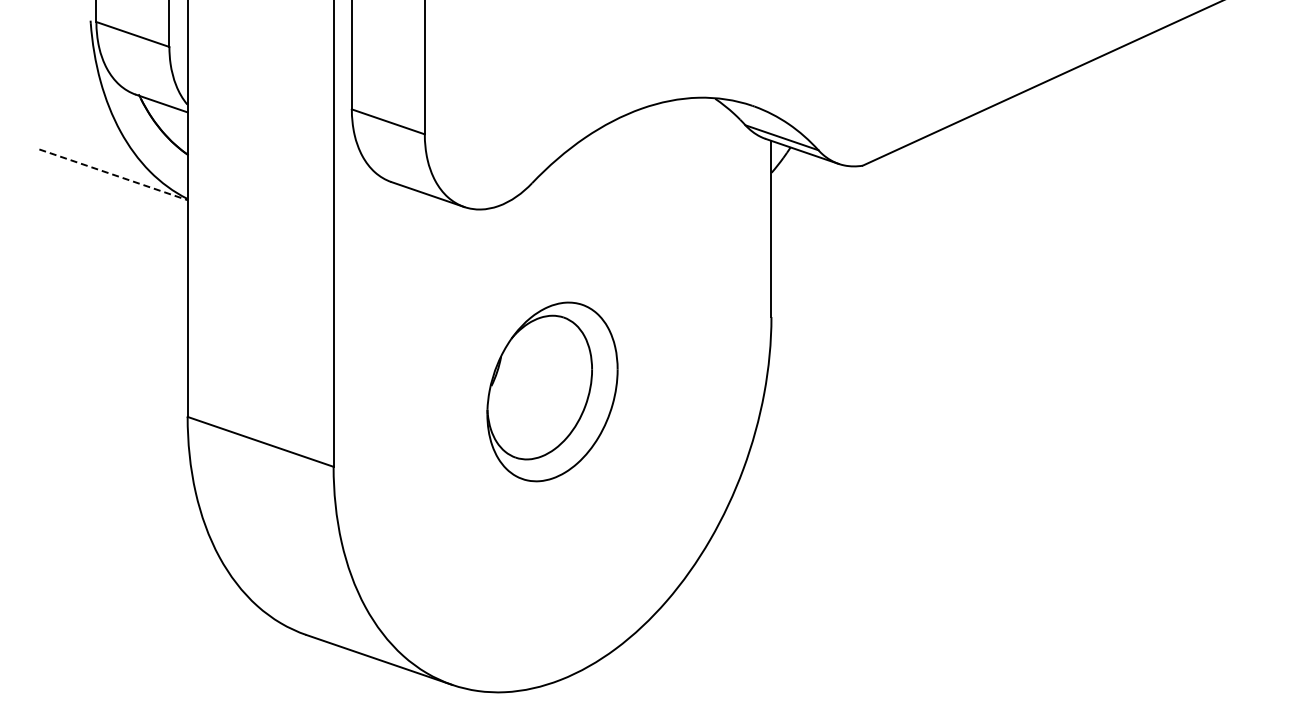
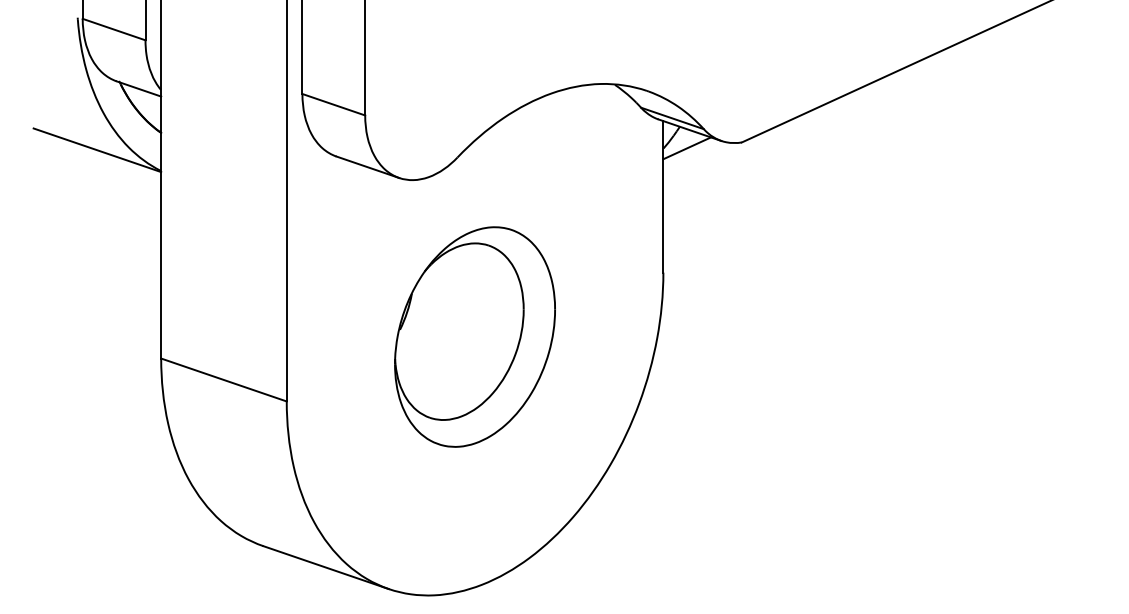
line: (798, 172) -> (686, 148), added
line: (113, 174) -> (97, 150), dashed -> solid
part: (552, 391) -> (475, 336), size x1.43

